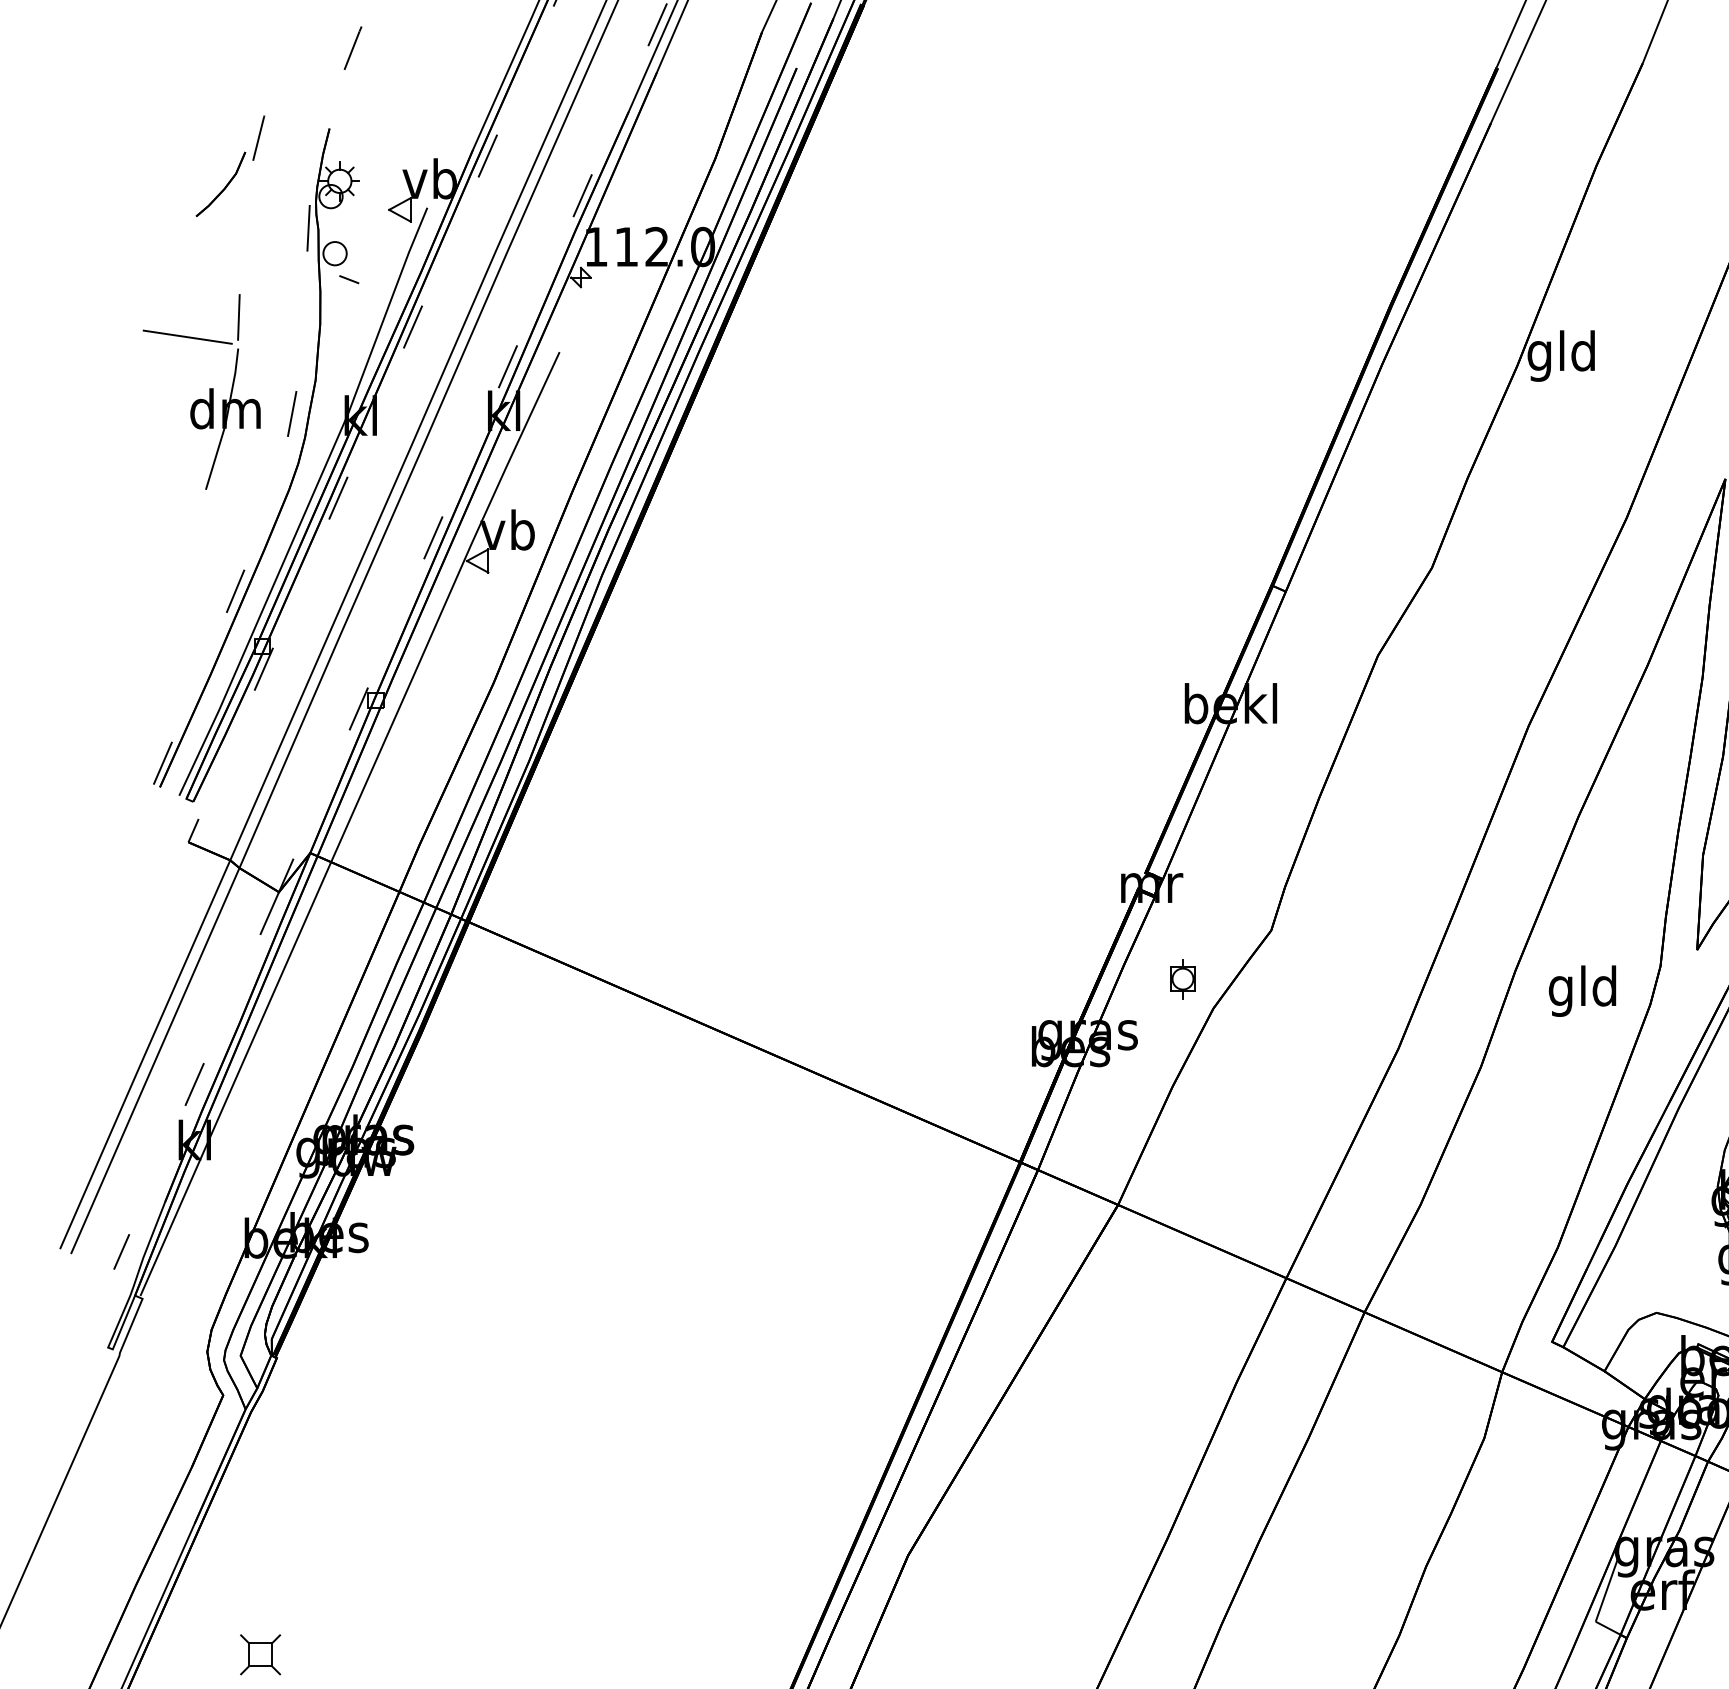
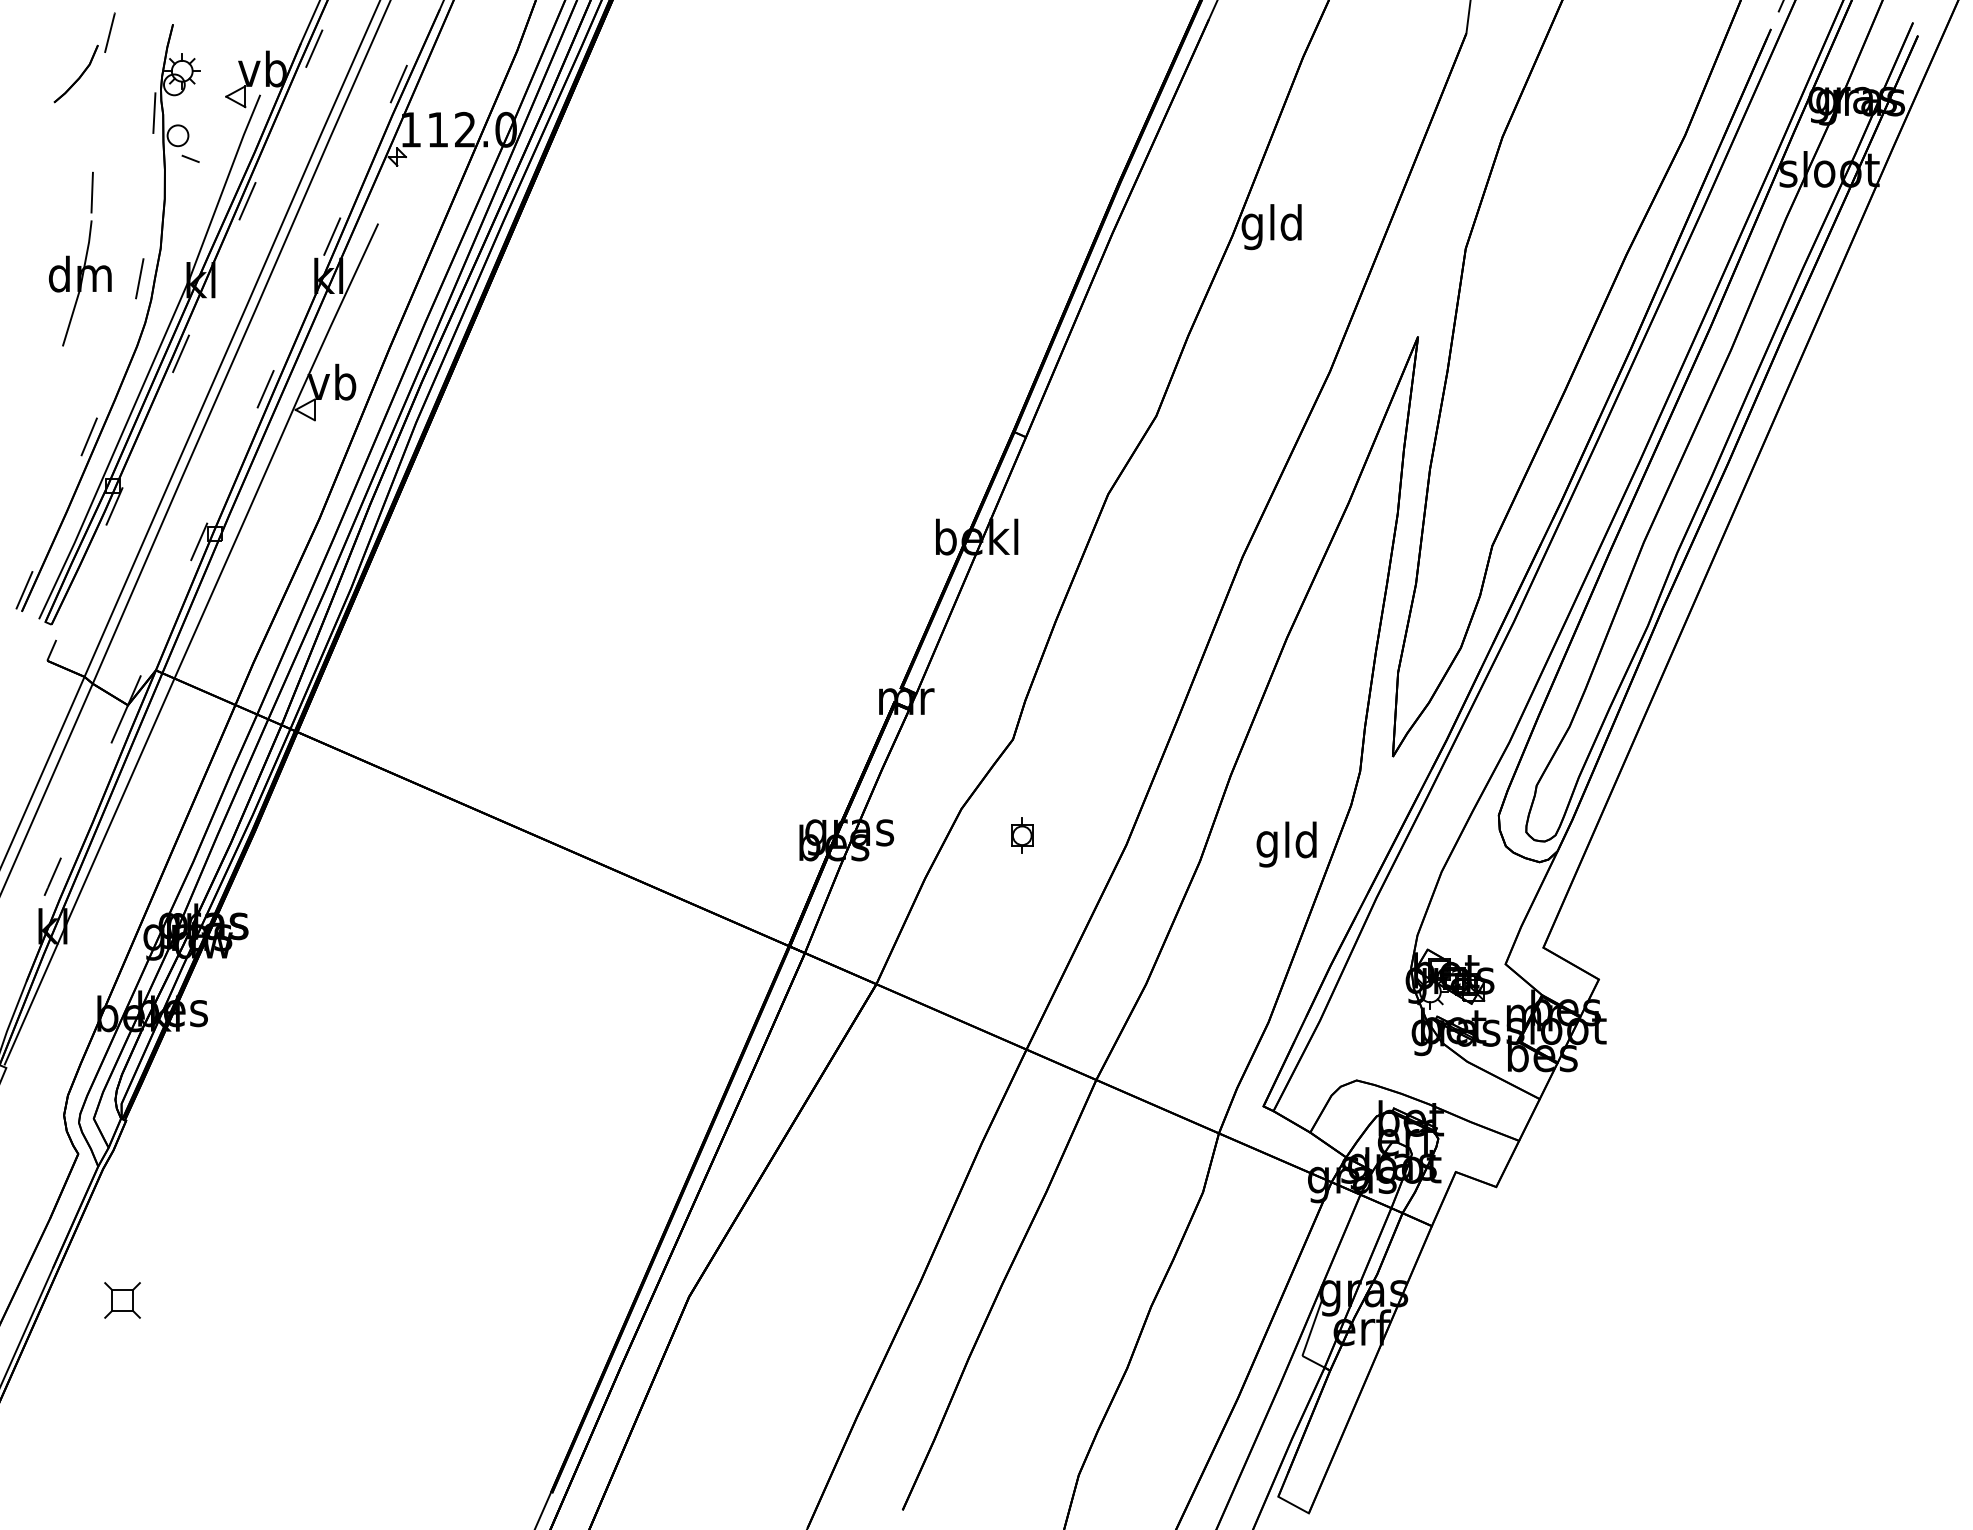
line: (187, 337) -> (46, 210), removed
part: (1183, 978) -> (1022, 835), moved
text: (1582, 991) -> (1286, 844), moved
part: (260, 1654) -> (122, 1300), moved

